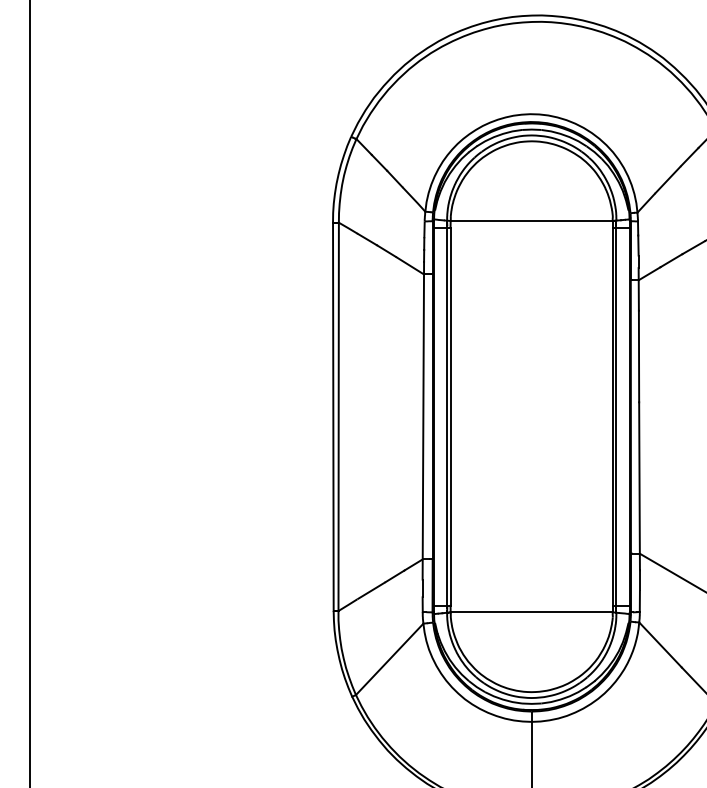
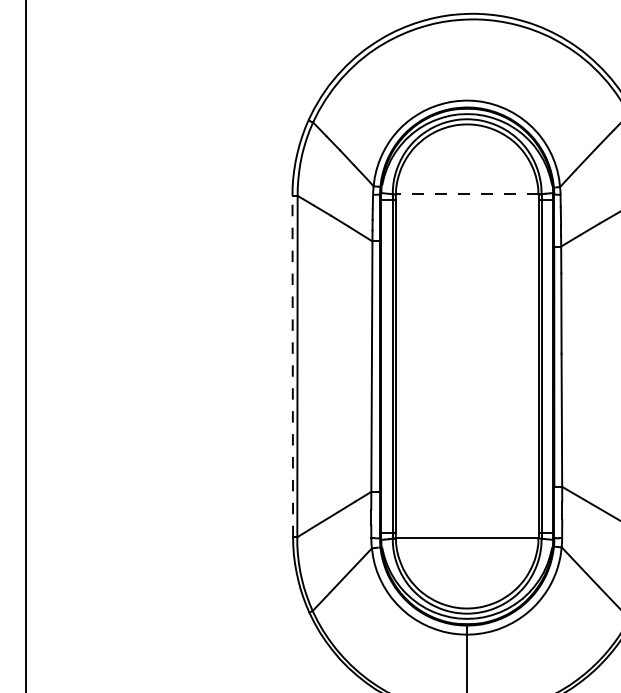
line: (530, 221) -> (466, 194), solid -> dashed
line: (333, 416) -> (292, 366), solid -> dashed

